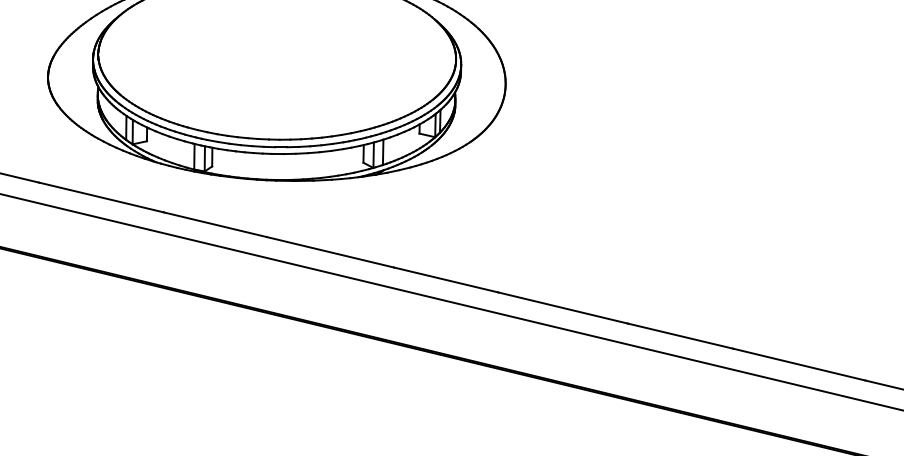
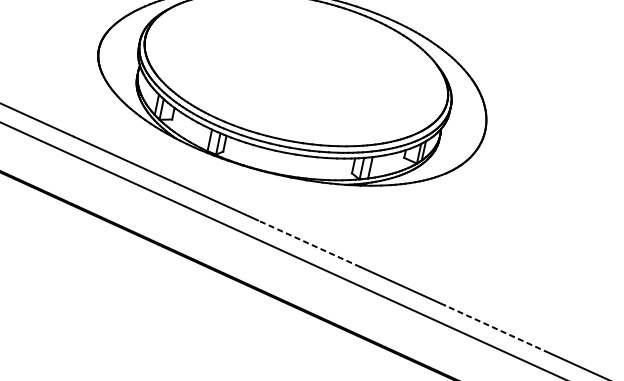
line: (329, 252) -> (308, 243), solid -> dashed
line: (562, 307) -> (496, 328), solid -> dashed

